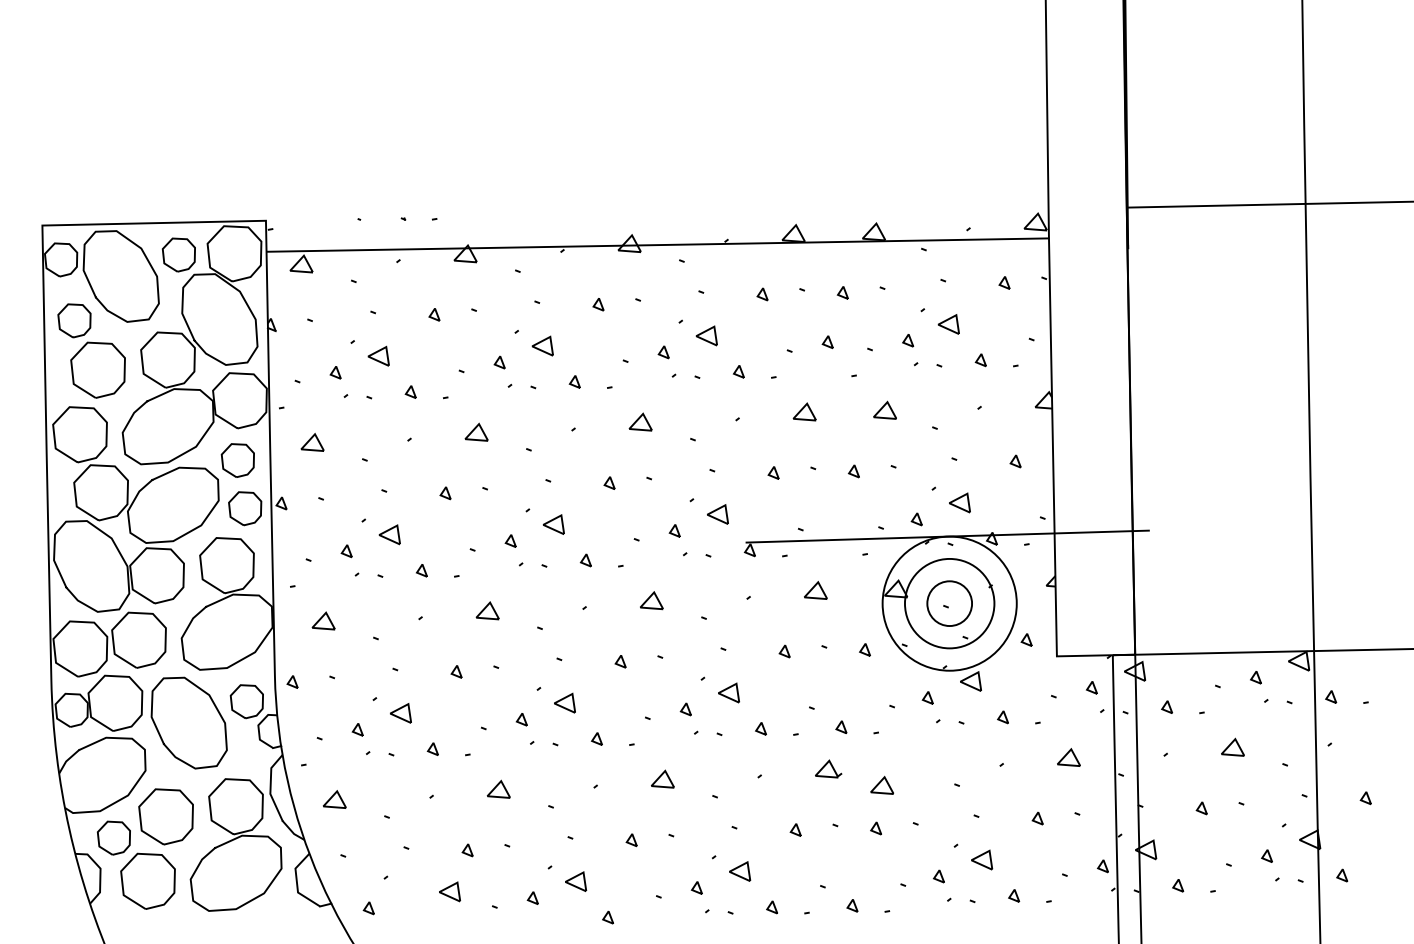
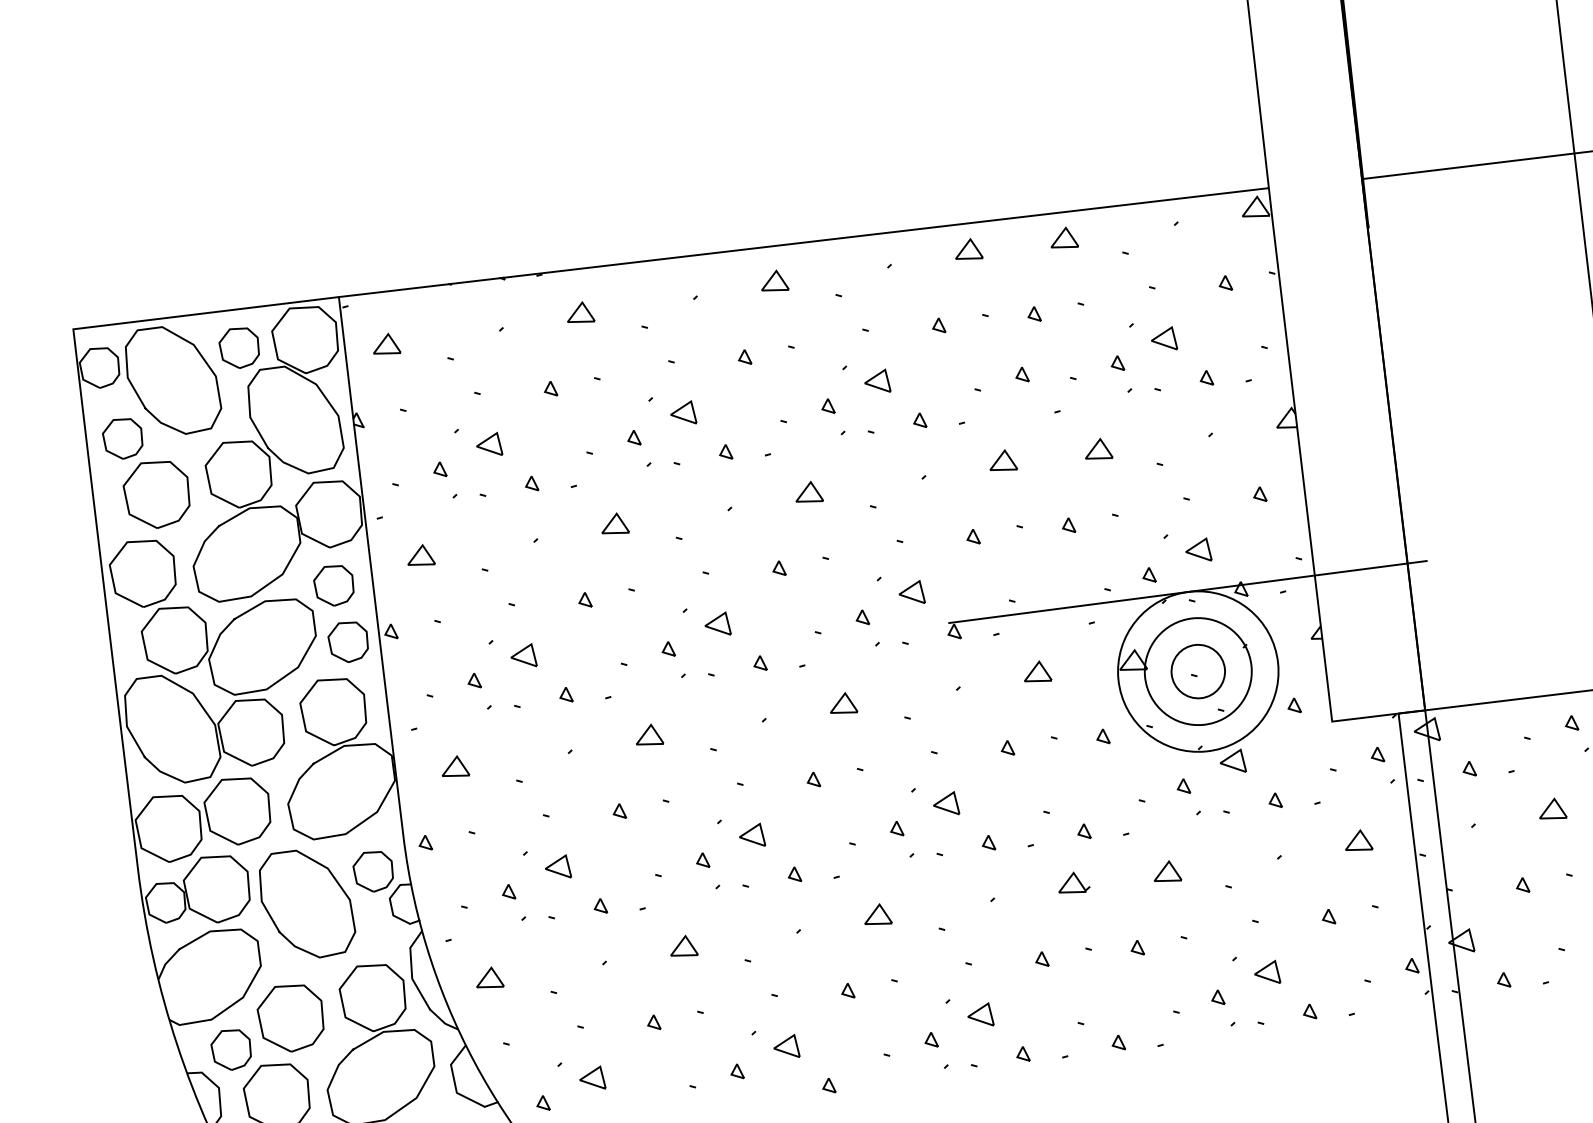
line: (657, 244) -> (802, 242), moved
line: (881, 782) -> (1165, 868), moved
line: (448, 888) -> (590, 1074), moved

